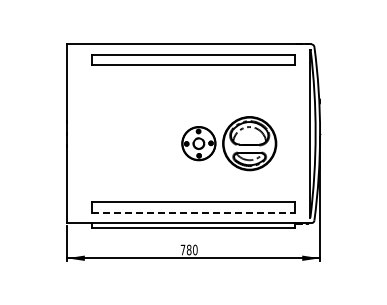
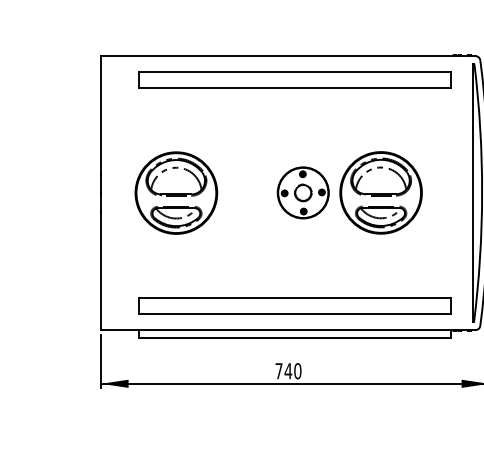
part: (115, 133) -> (175, 192), added
part: (229, 143) -> (350, 192), moved
line: (193, 212) -> (295, 313), dashed -> solid
text: (188, 249) -> (287, 370), 780 -> 740

